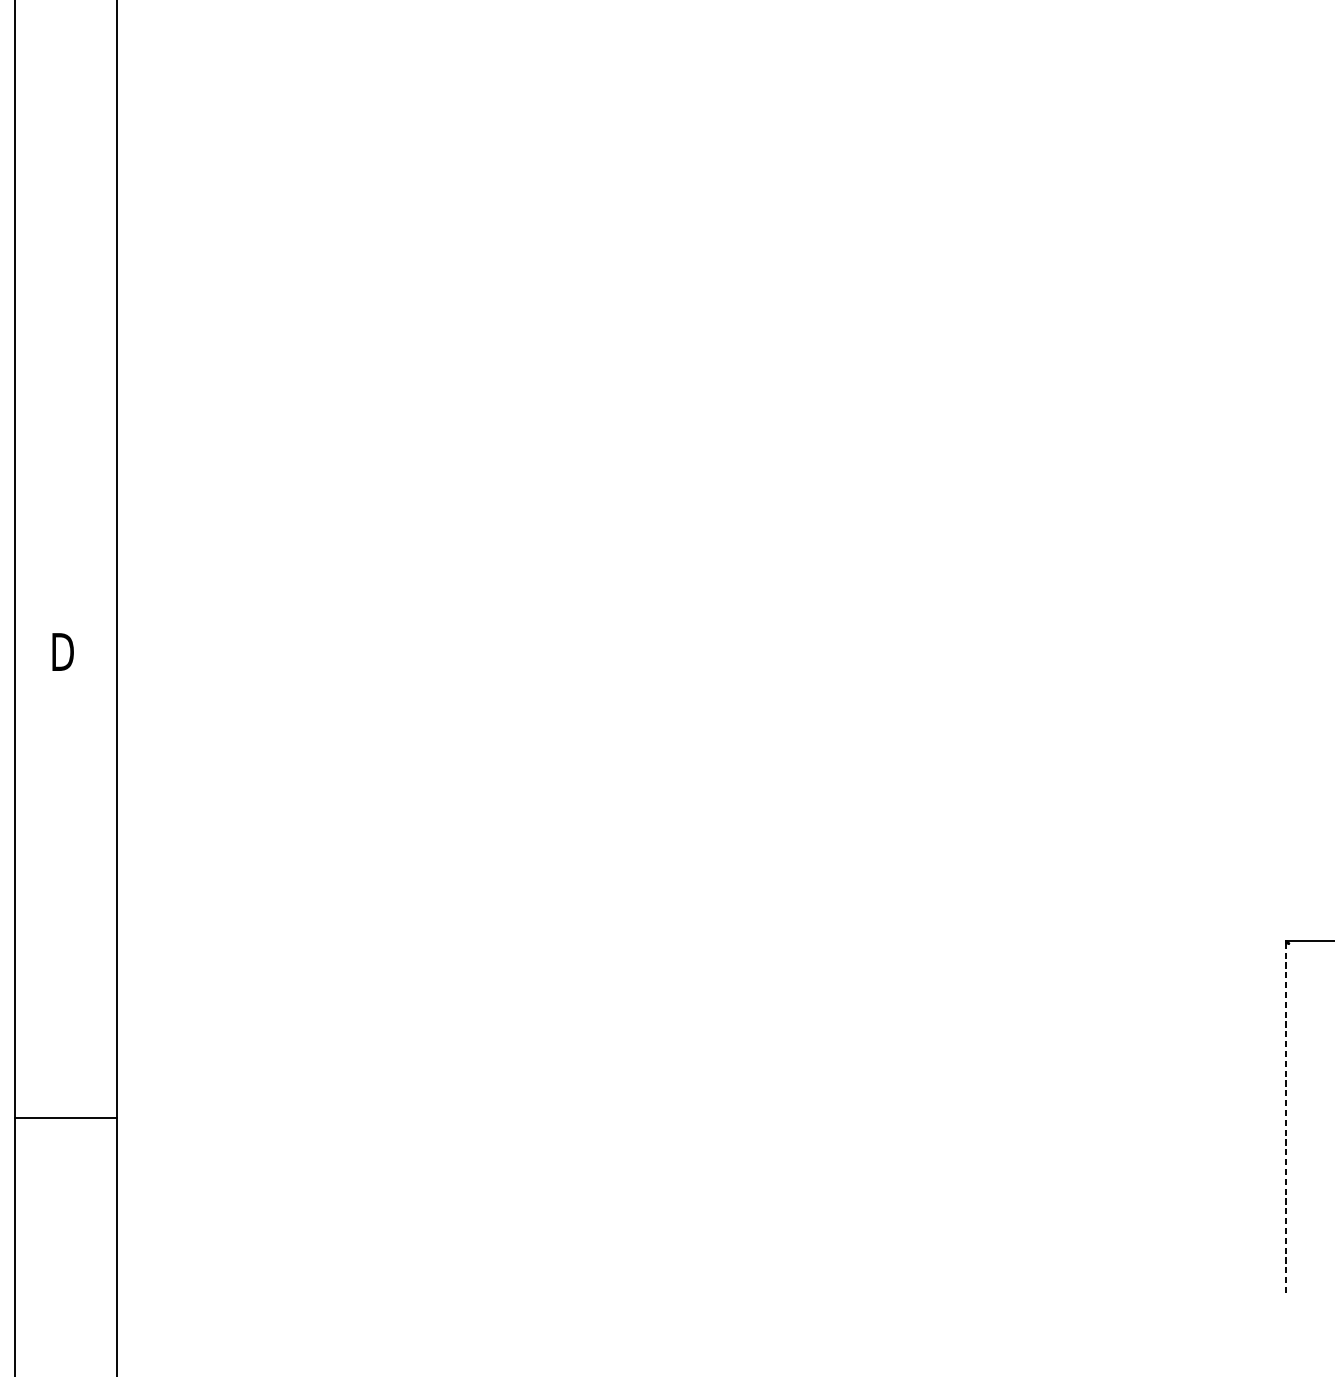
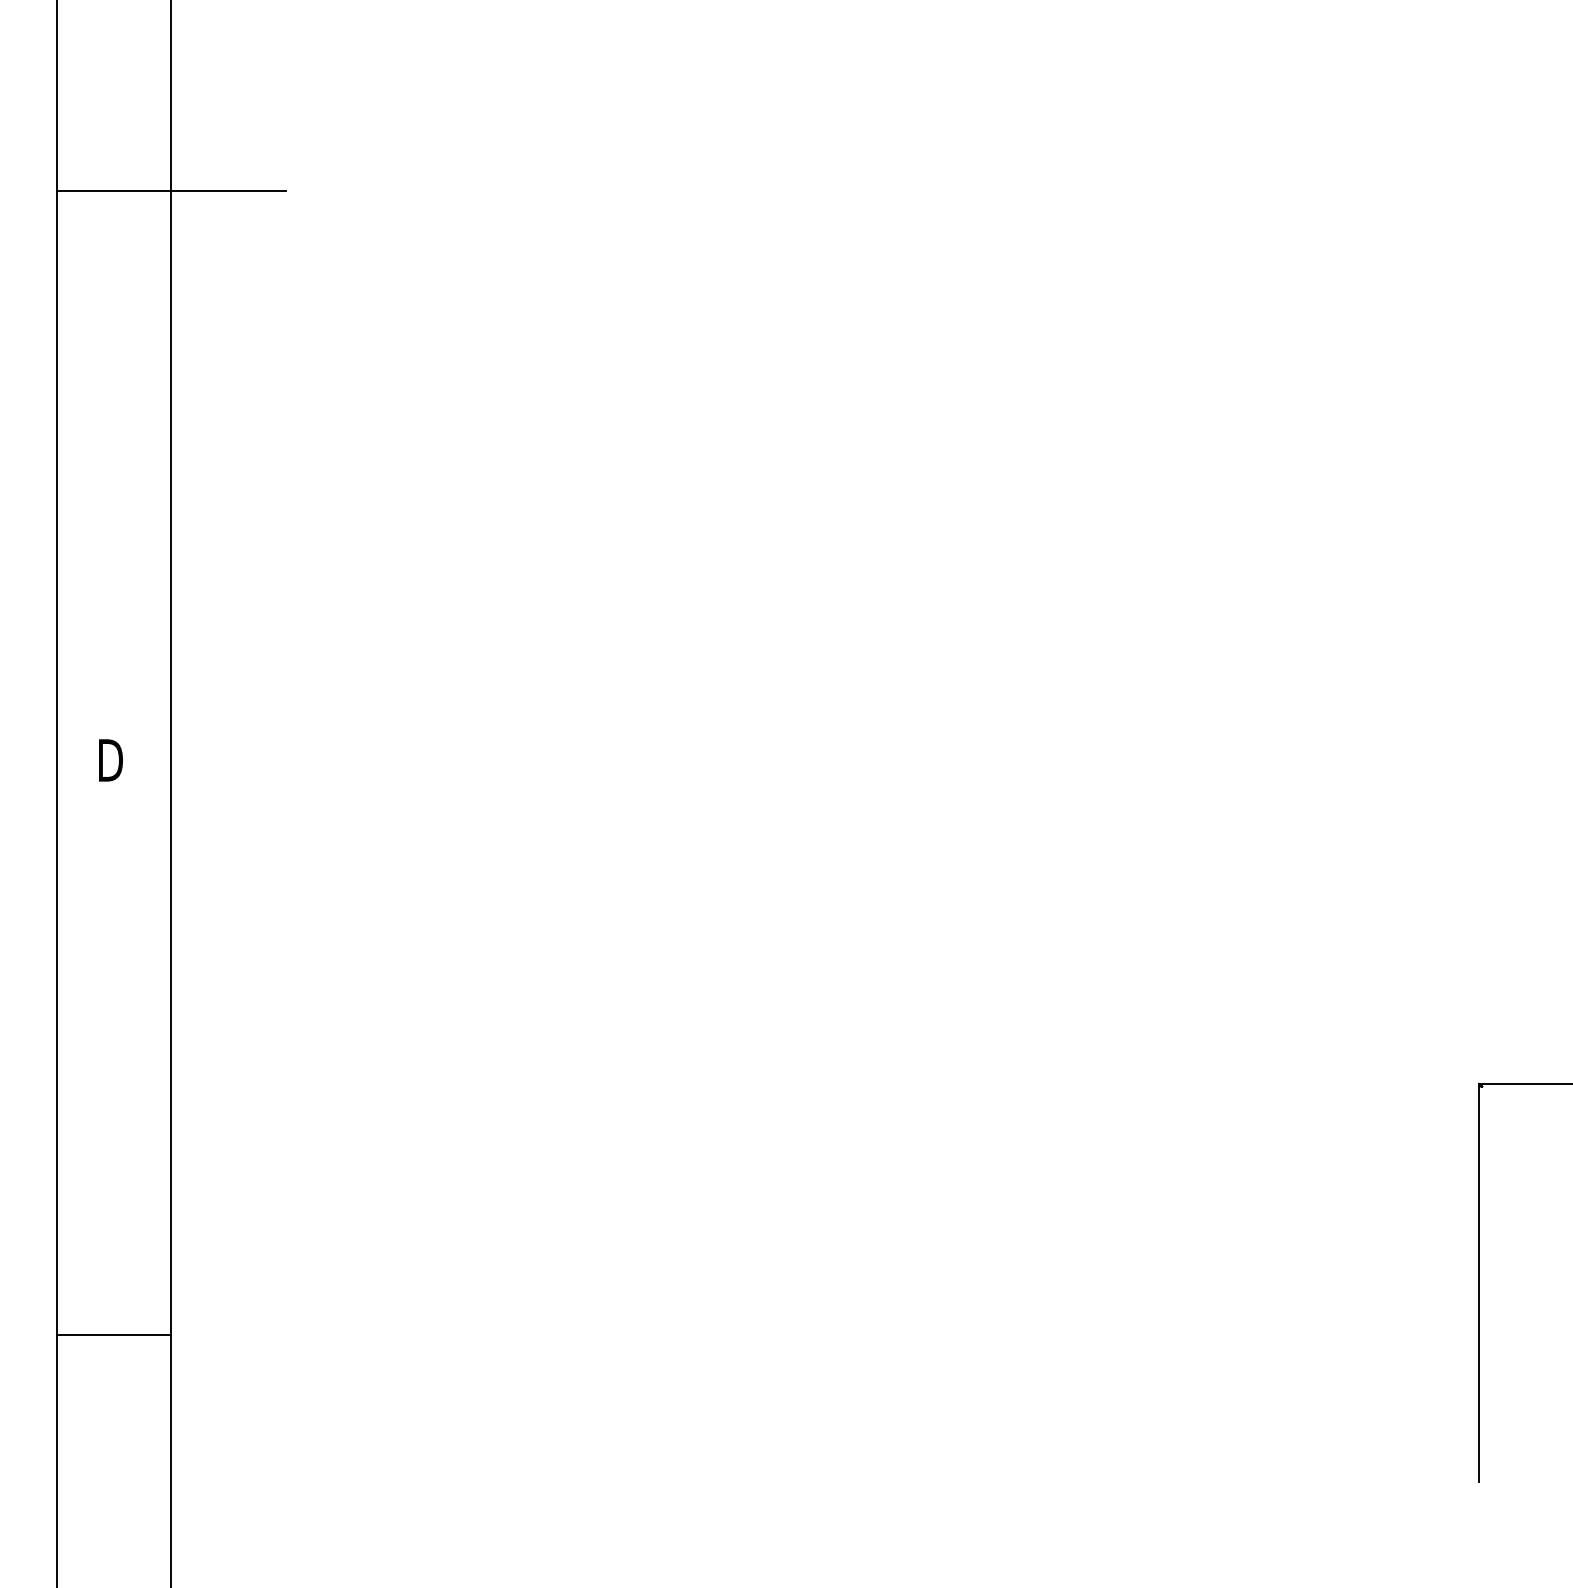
line: (117, 142) -> (171, 190), added
line: (66, 1117) -> (114, 1334), moved
line: (1286, 1120) -> (1479, 1284), dashed -> solid

